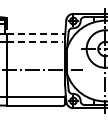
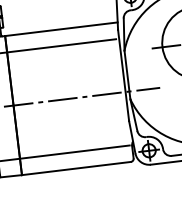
line: (36, 33) -> (61, 28), dashed -> solid
line: (35, 42) -> (62, 46), dashed -> solid

